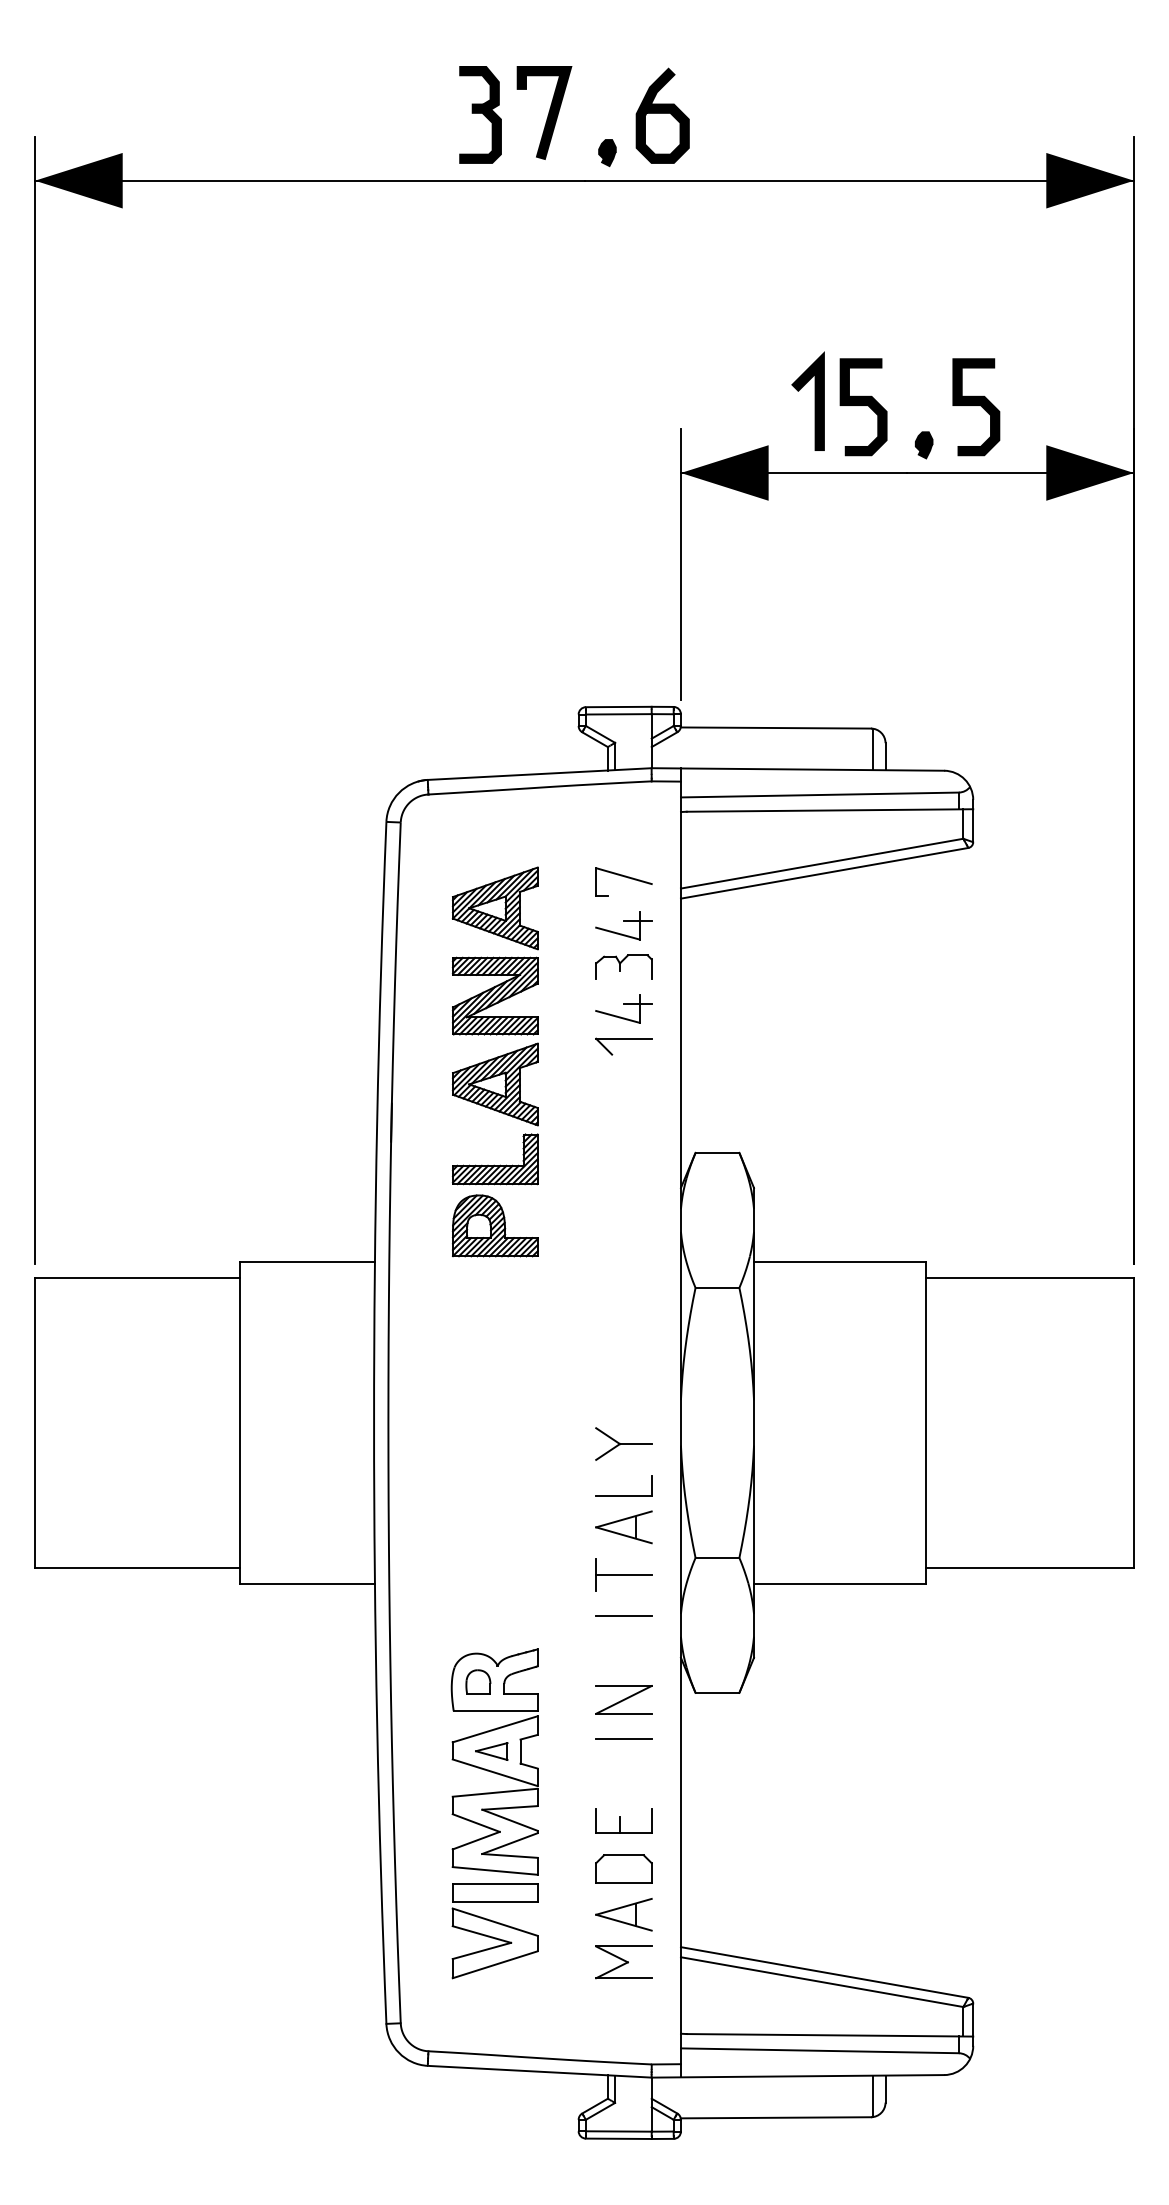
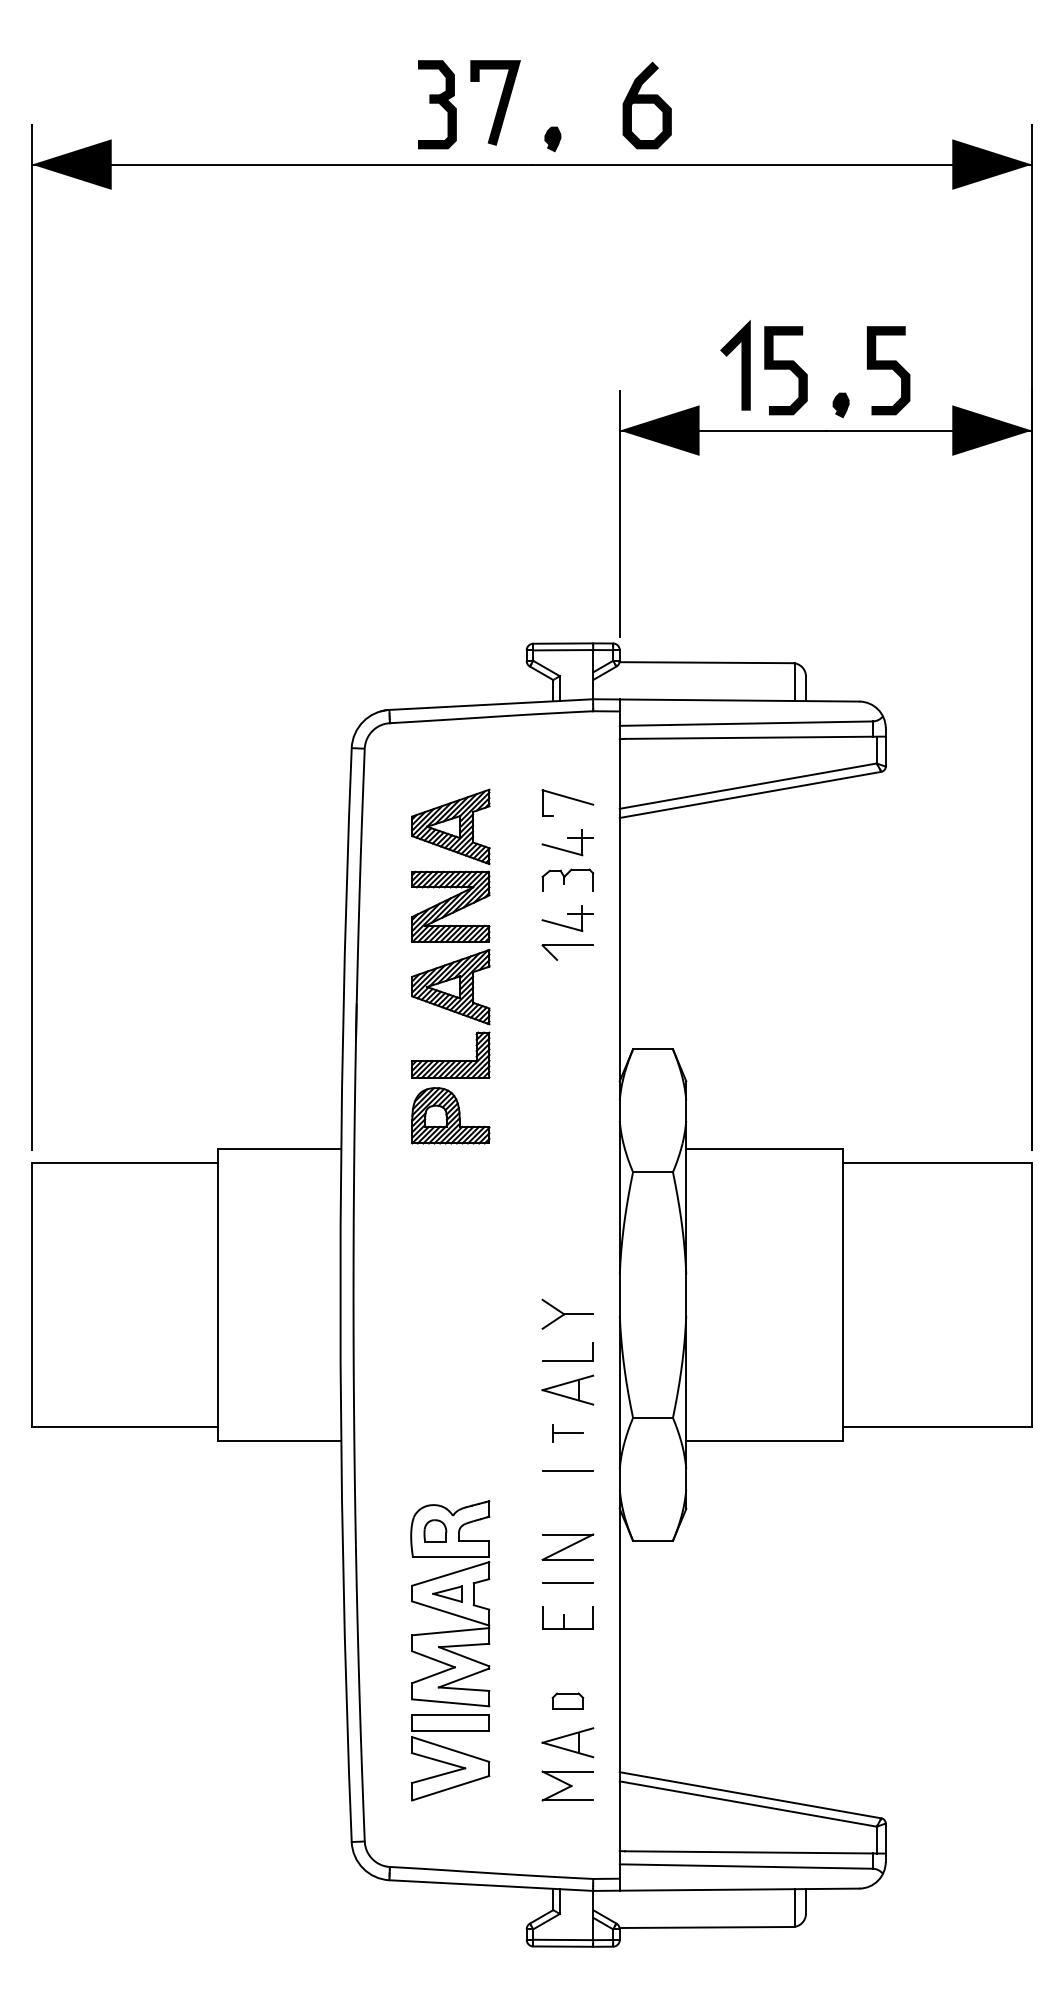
curve: (661, 113) -> (646, 103), moved
part: (623, 1574) -> (567, 1433), size x0.6
part: (623, 1820) -> (567, 1617), moved
part: (623, 1868) -> (567, 1700), size x0.6

